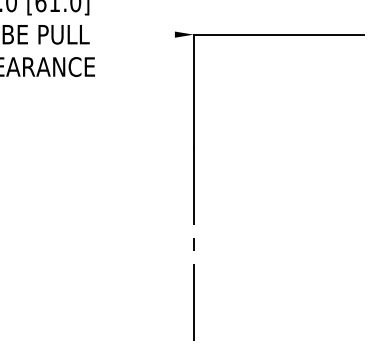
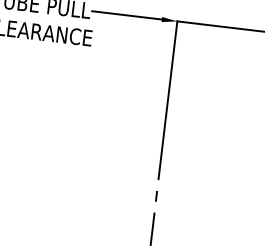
line: (132, 34) -> (126, 15), added

